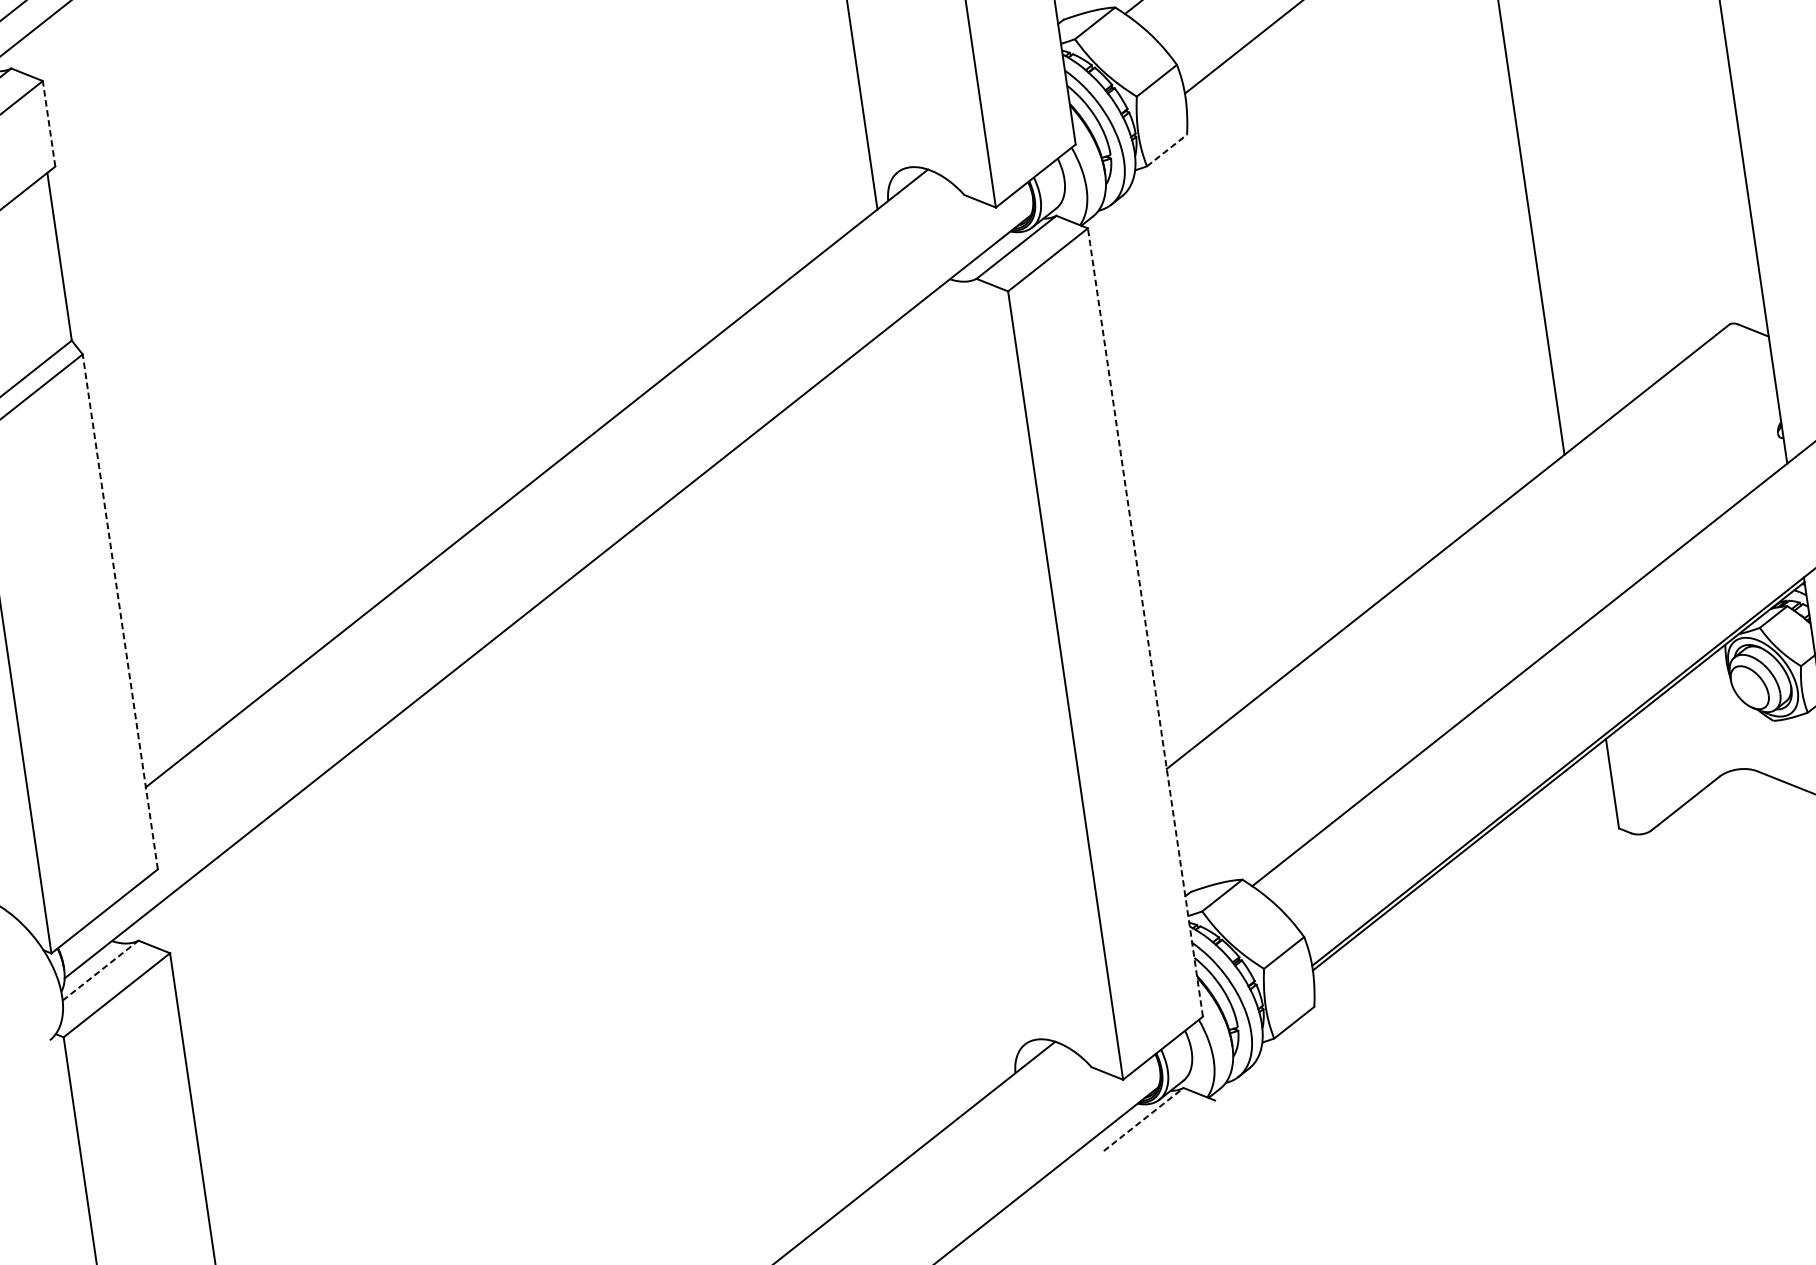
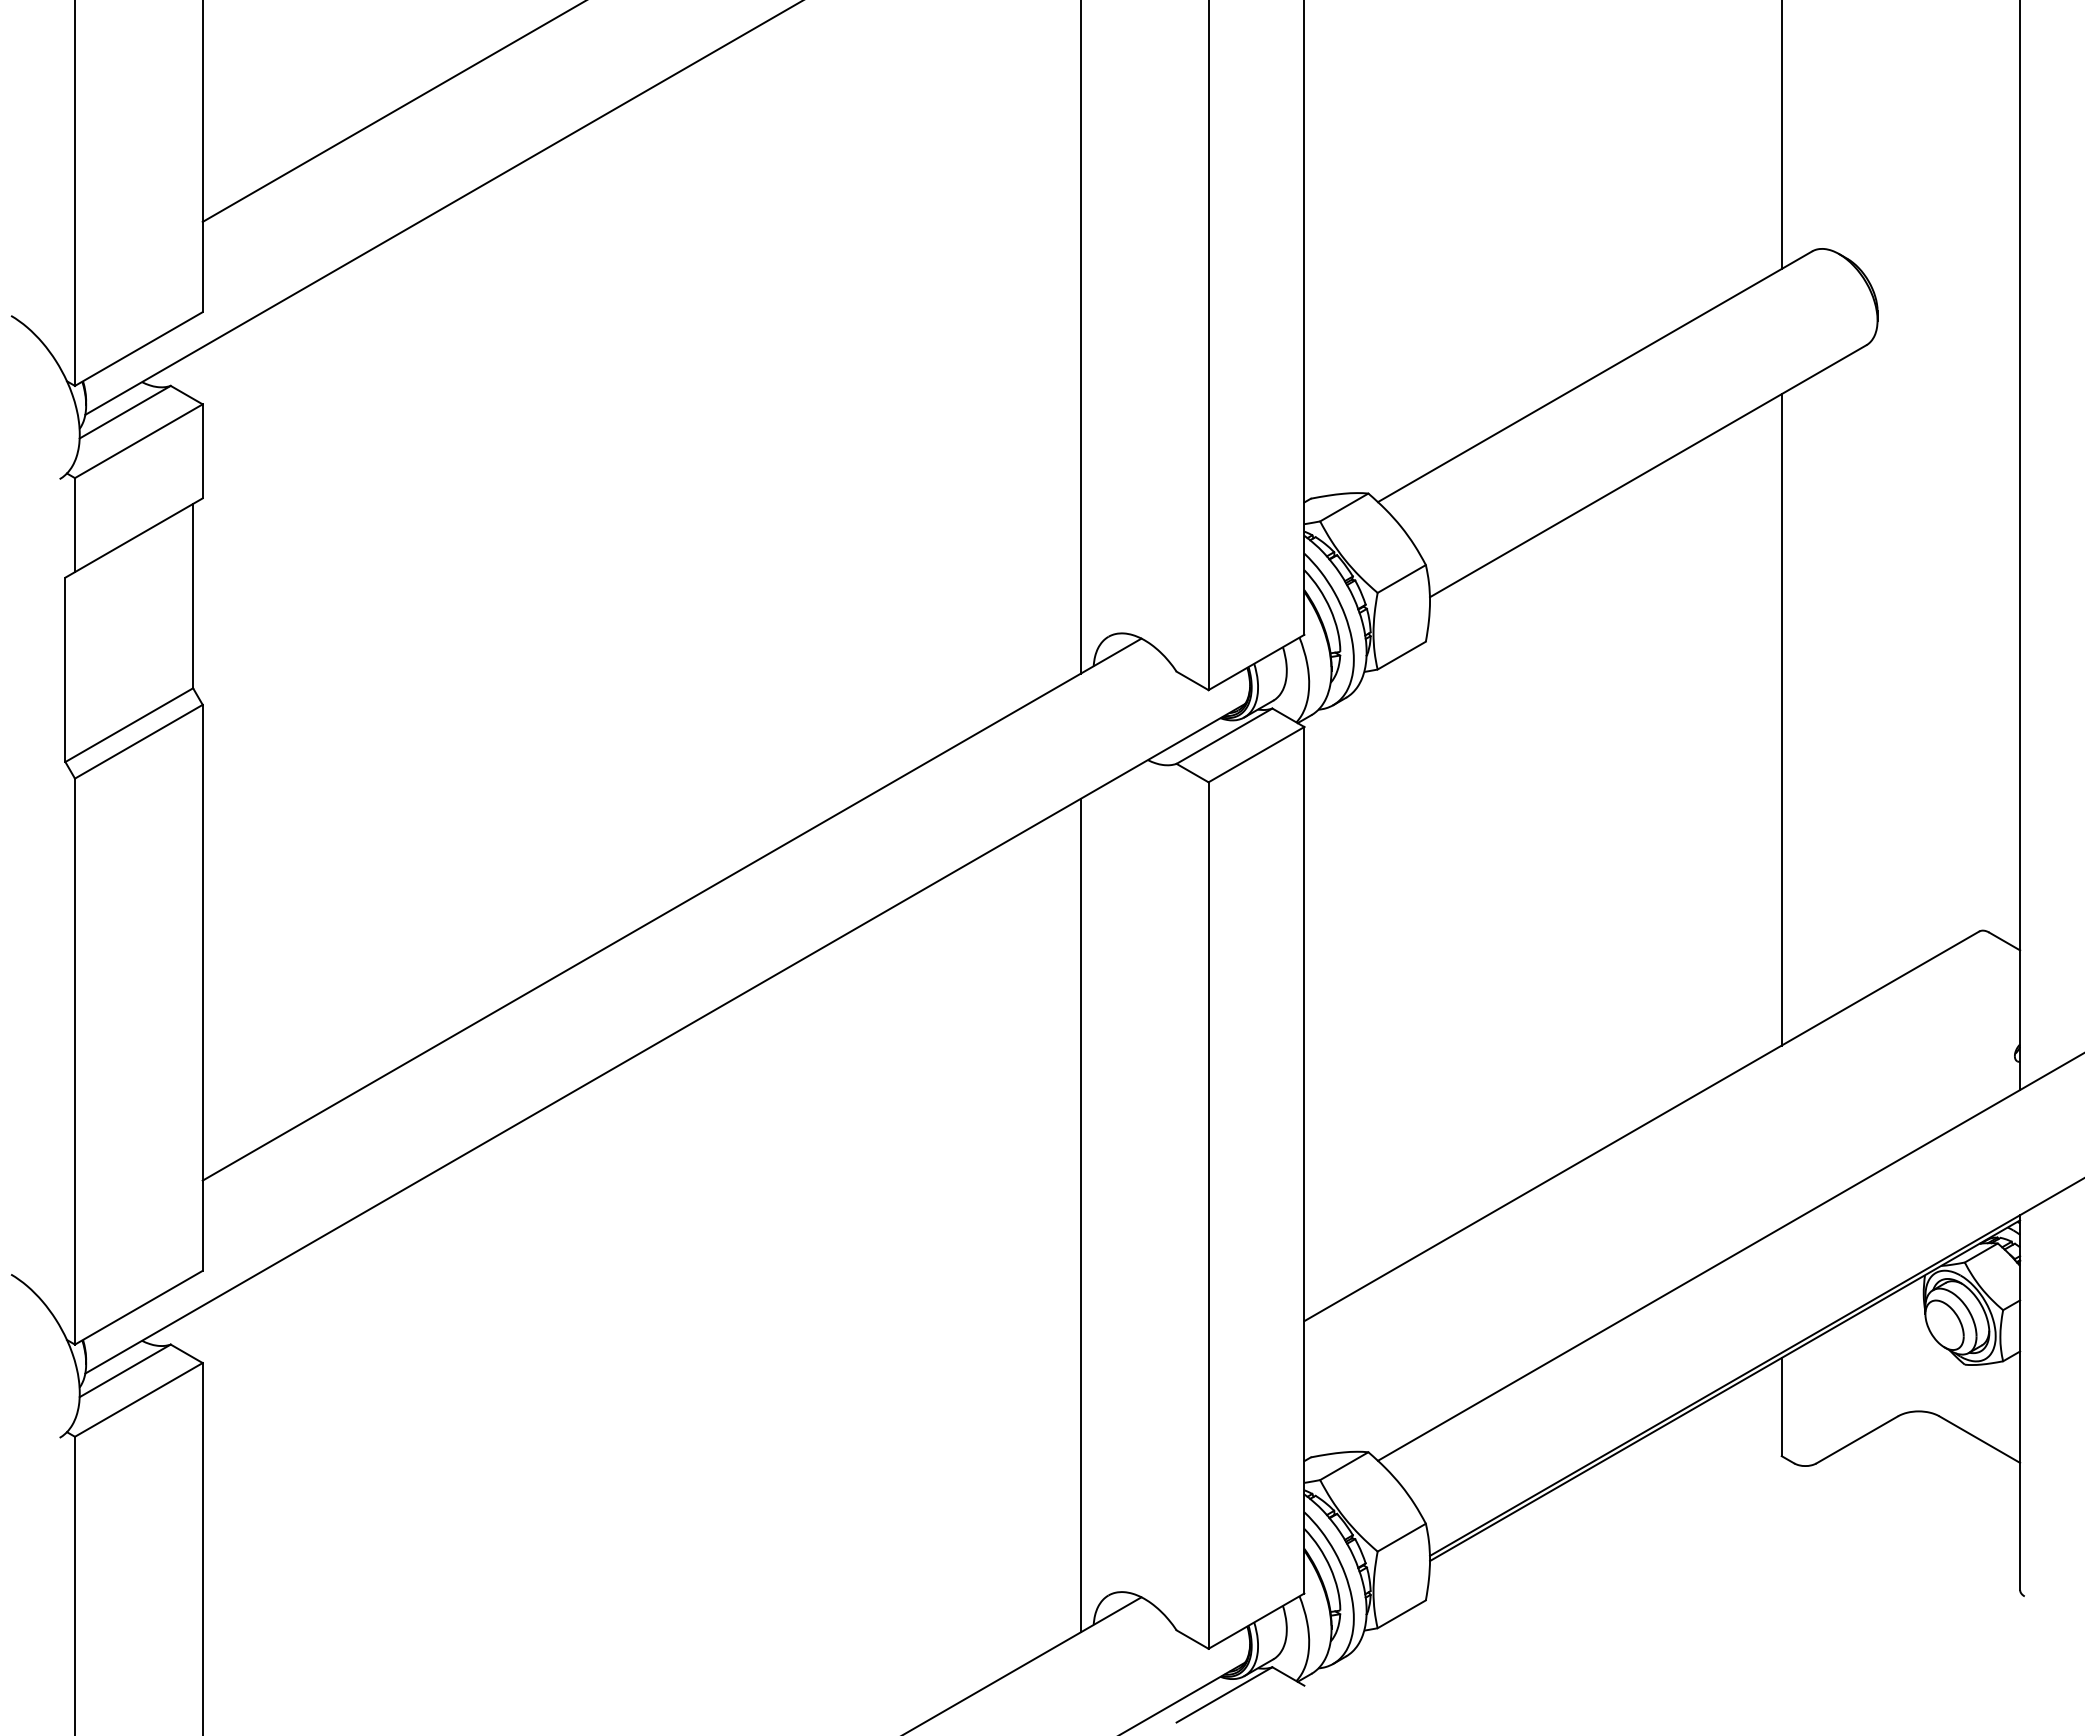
line: (48, 123) -> (202, 450), dashed -> solid
line: (1166, 150) -> (1401, 655), dashed -> solid
line: (120, 611) -> (202, 987), dashed -> solid
line: (1145, 621) -> (1304, 1159), dashed -> solid
line: (949, 702) -> (1080, 1215), added
line: (100, 970) -> (125, 1370), dashed -> solid
line: (1143, 1119) -> (1224, 1694), dashed -> solid

